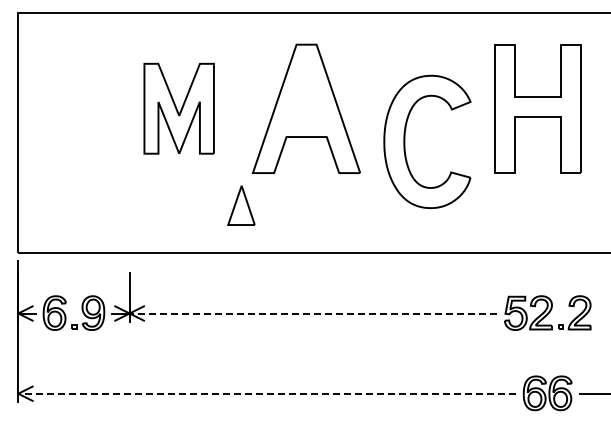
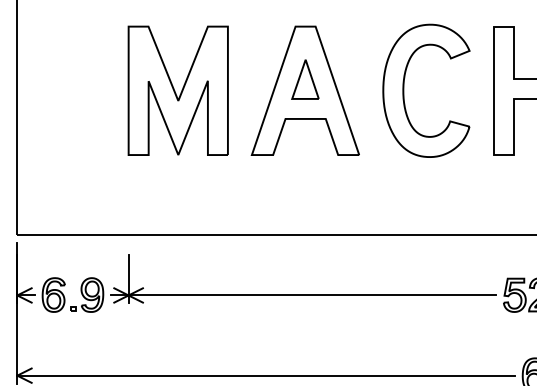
part: (178, 108) -> (177, 90), size x1.43
part: (405, 141) -> (404, 90), moved
part: (241, 205) -> (305, 79), moved
line: (313, 313) -> (312, 295), dashed -> solid
line: (267, 393) -> (266, 375), dashed -> solid

